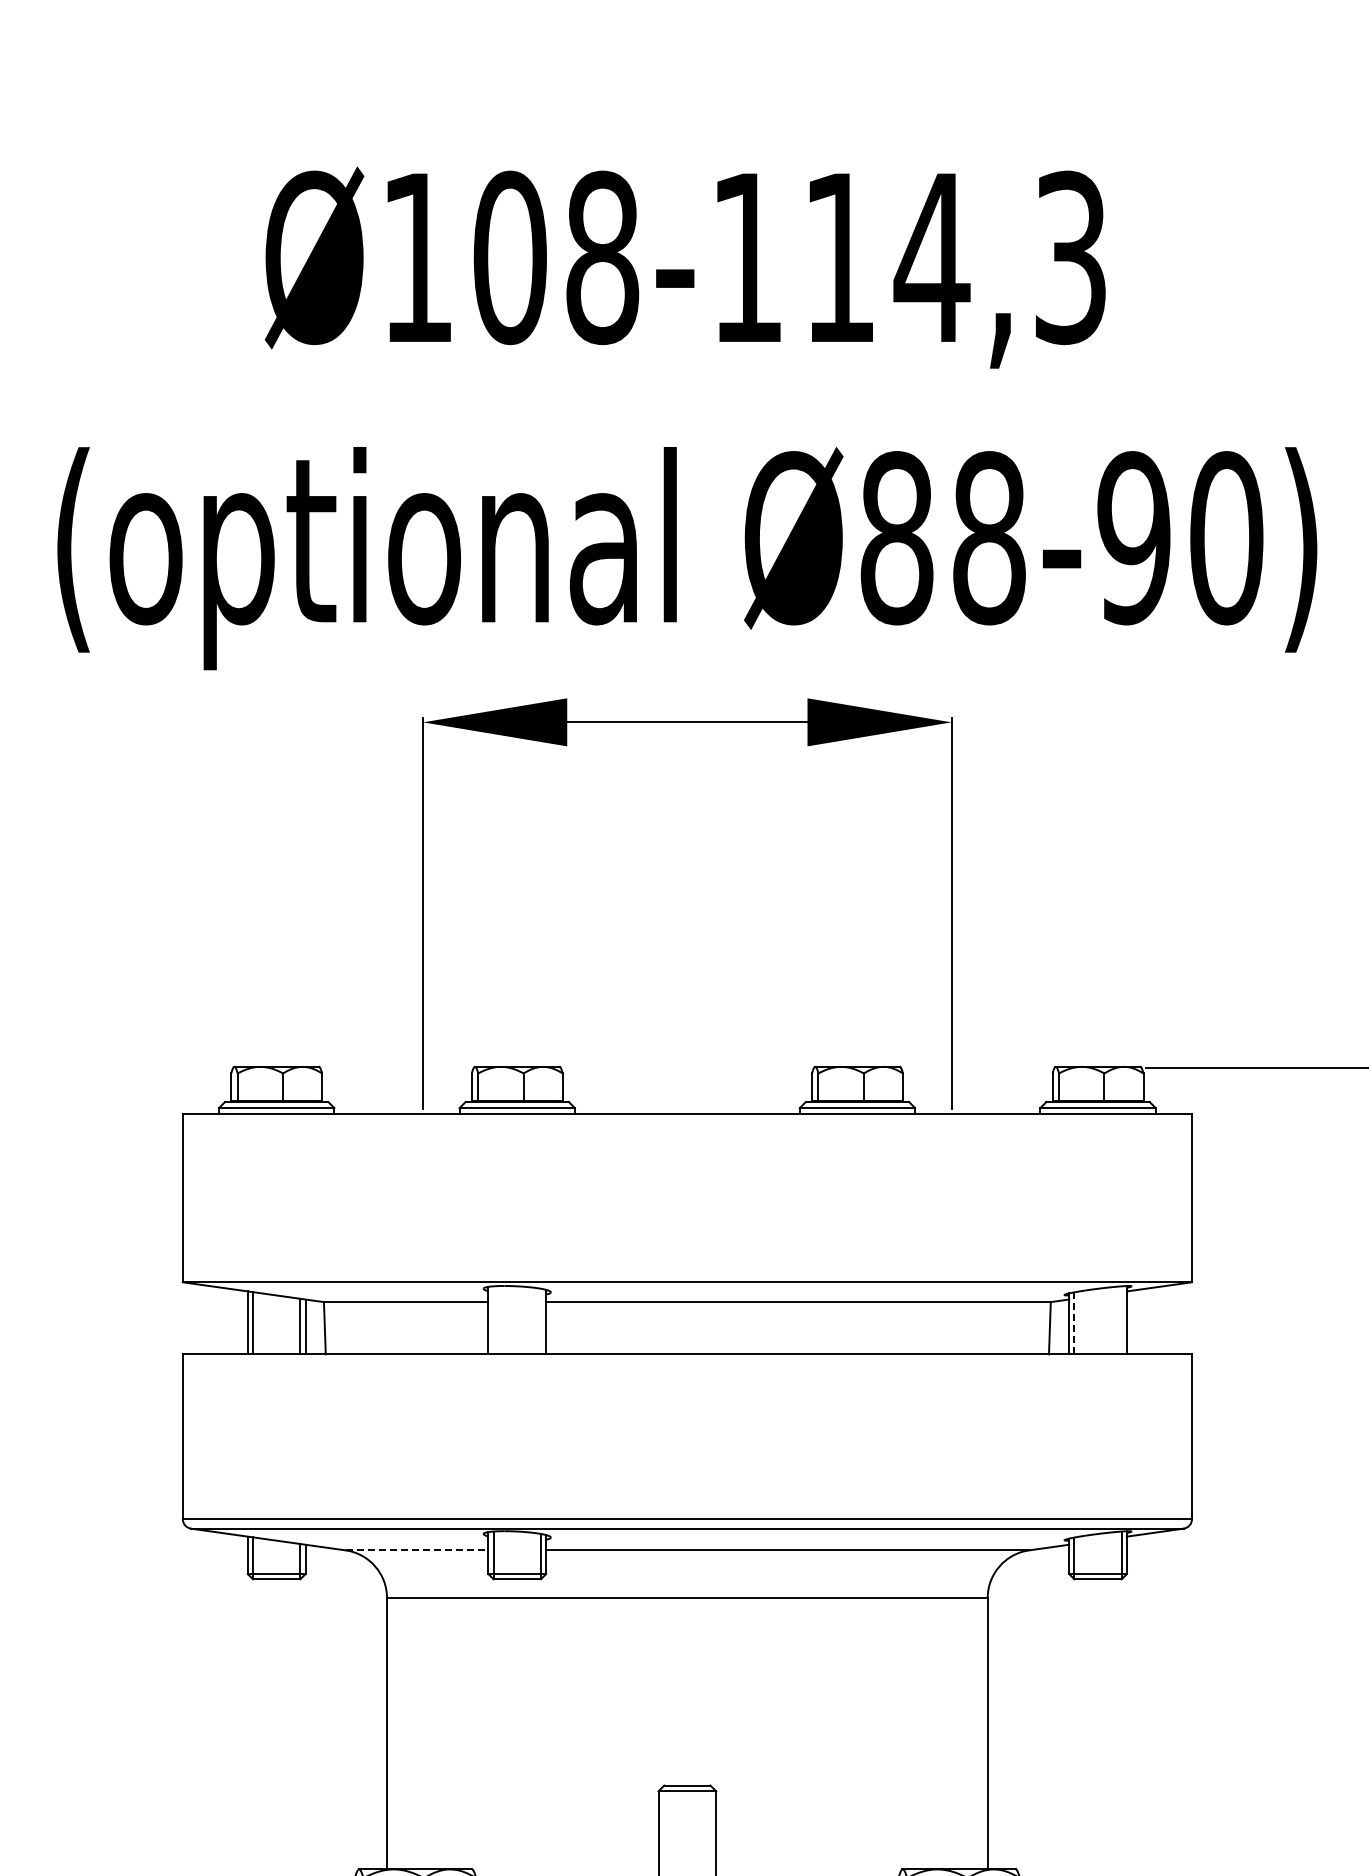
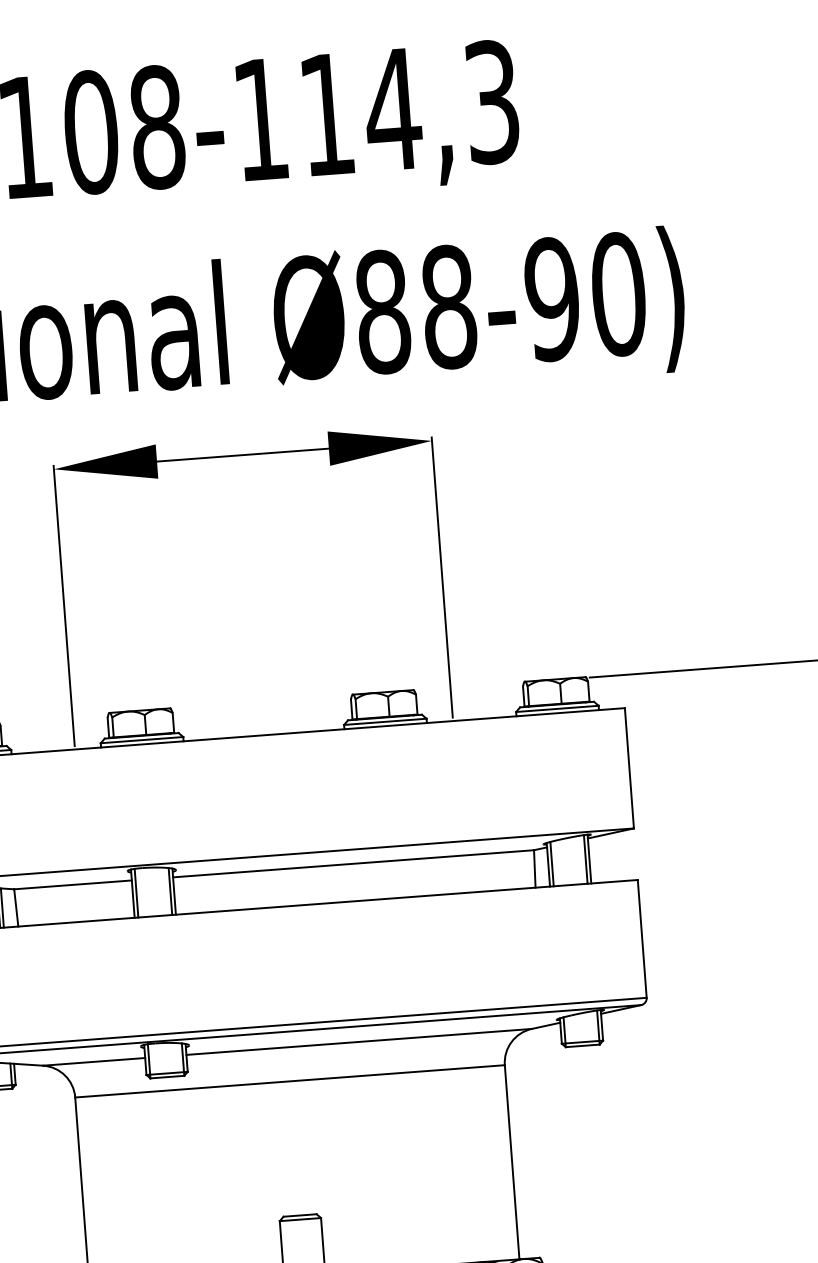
line: (493, 1320) -> (136, 893), added
line: (1121, 1320) -> (585, 859), added
line: (540, 1321) -> (170, 891), added
line: (1074, 1323) -> (552, 864), dashed -> solid
line: (417, 1550) -> (94, 1061), dashed -> solid

